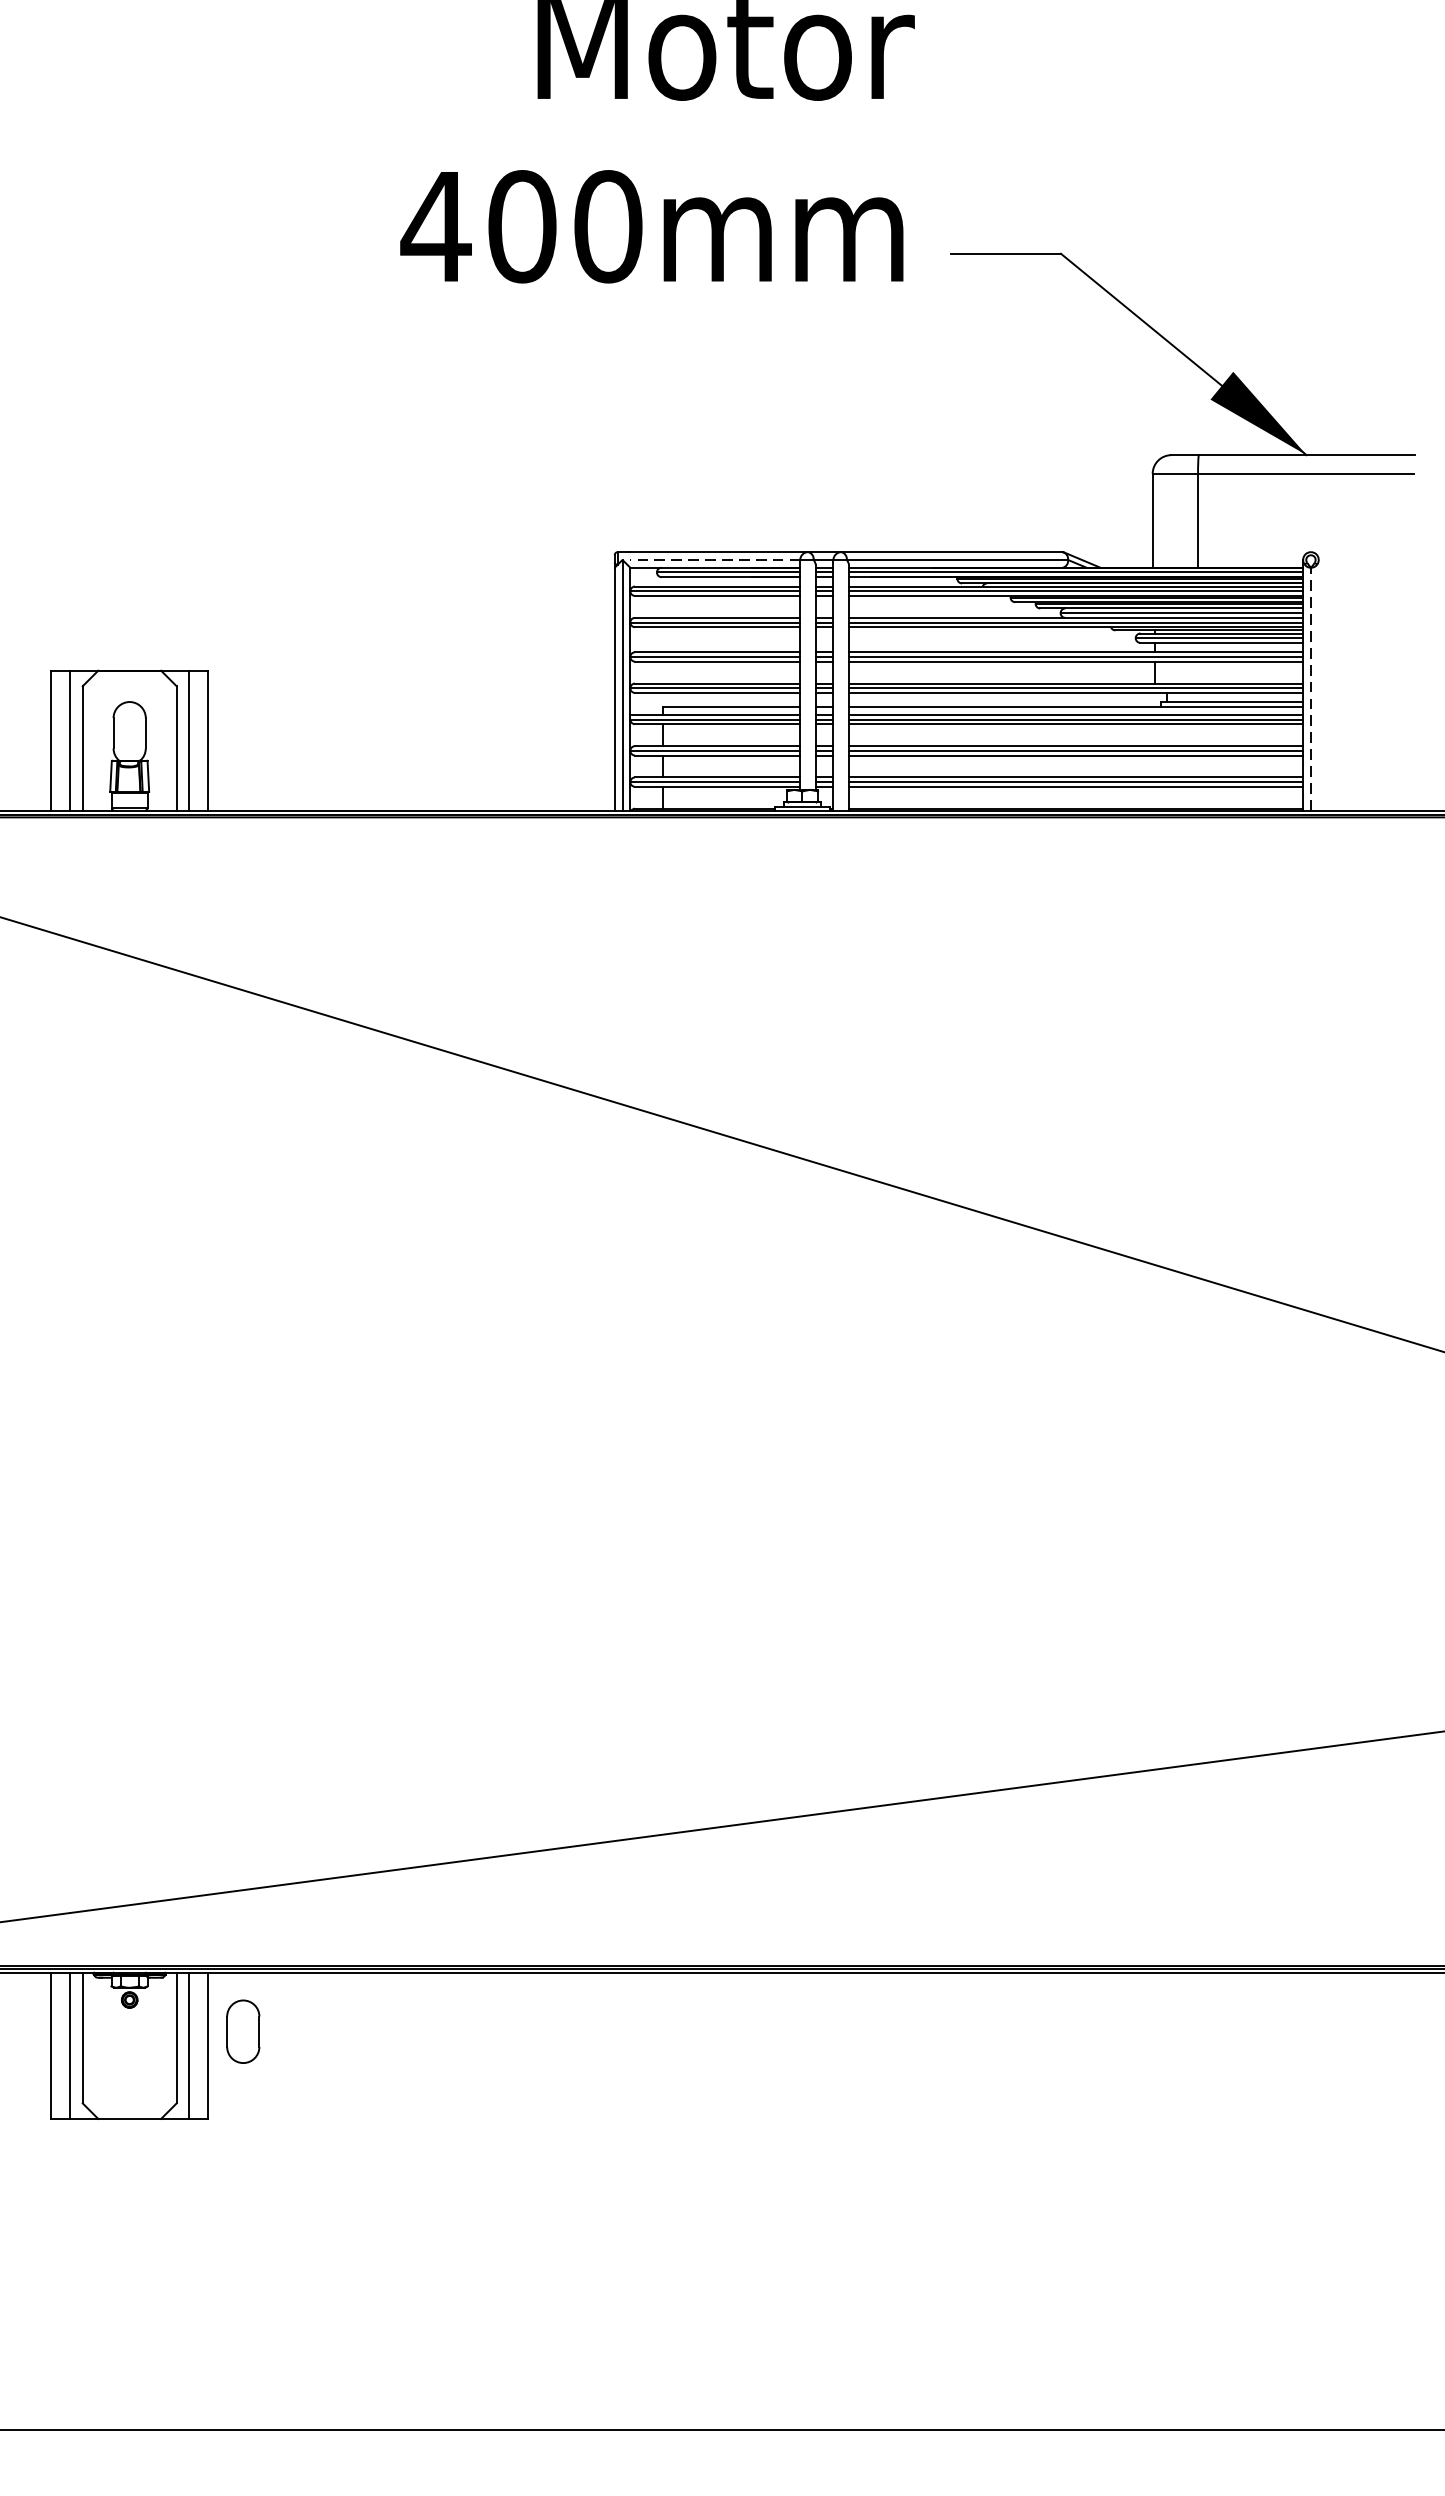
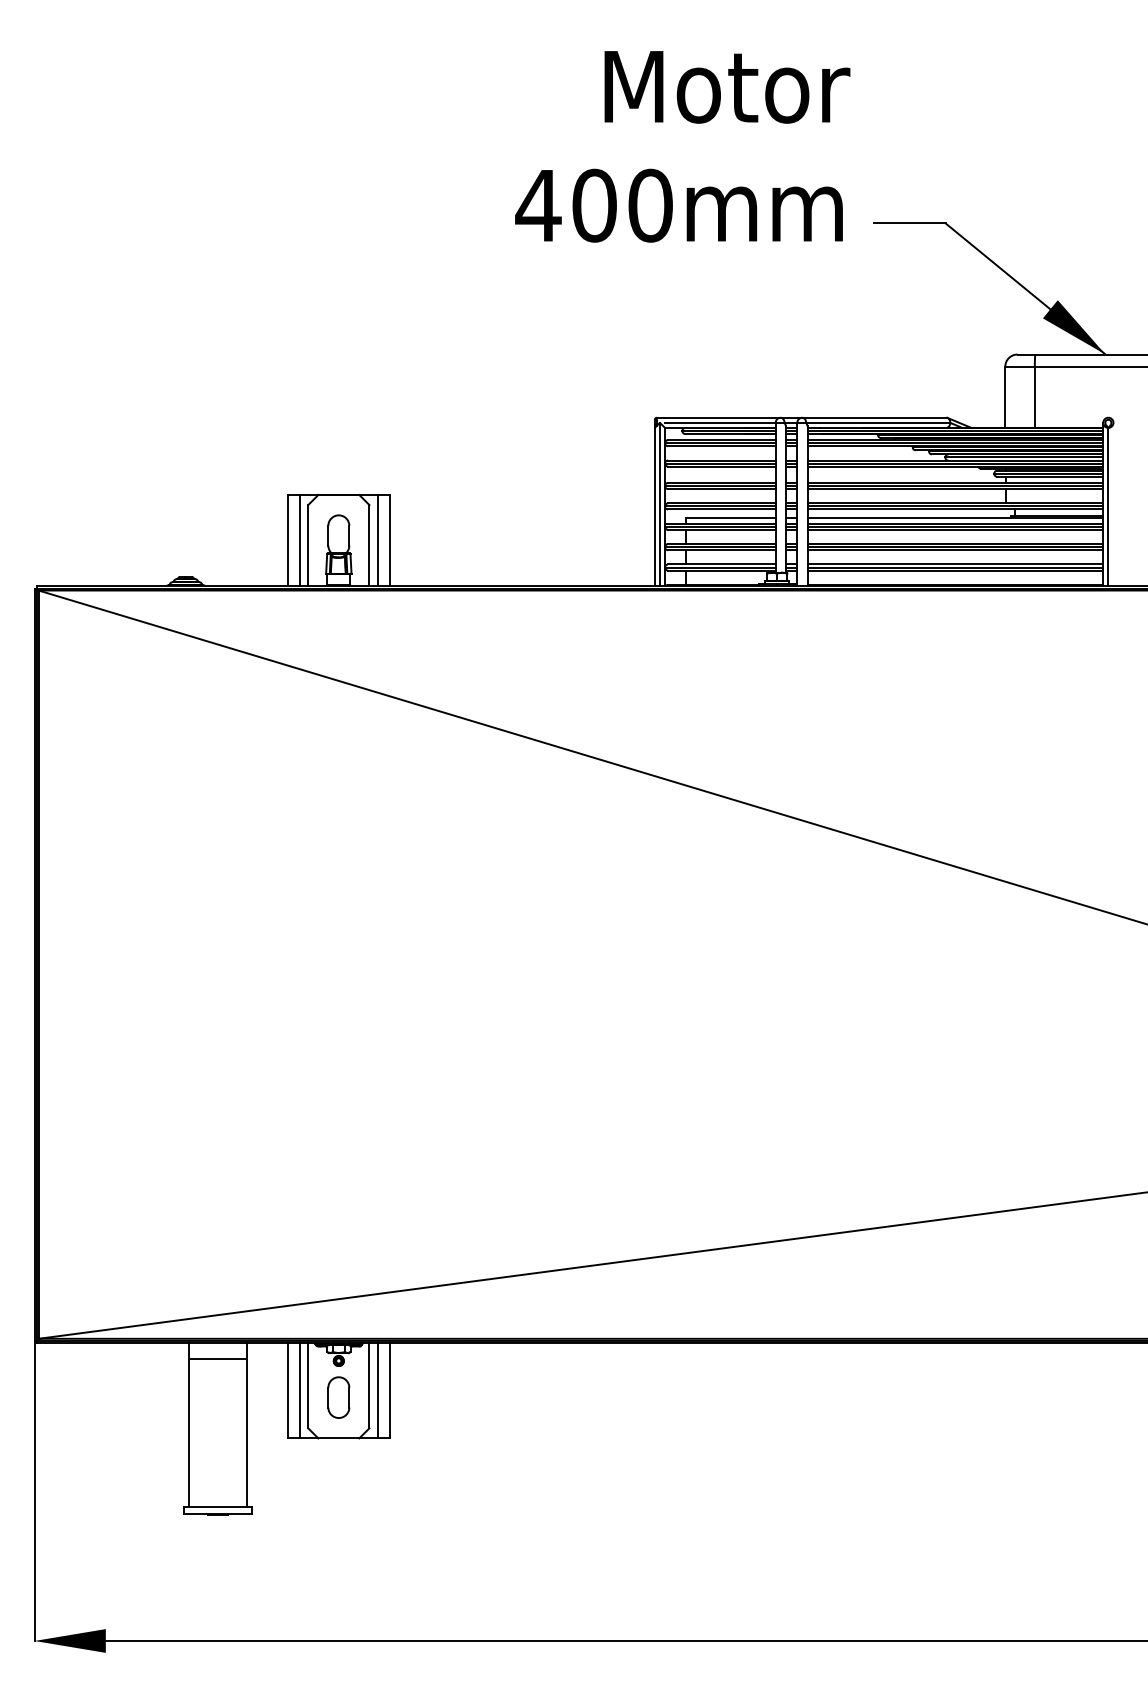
line: (713, 559) -> (719, 422), dashed -> solid
line: (1311, 688) -> (1108, 506), dashed -> solid
part: (242, 2031) -> (338, 1397), moved

